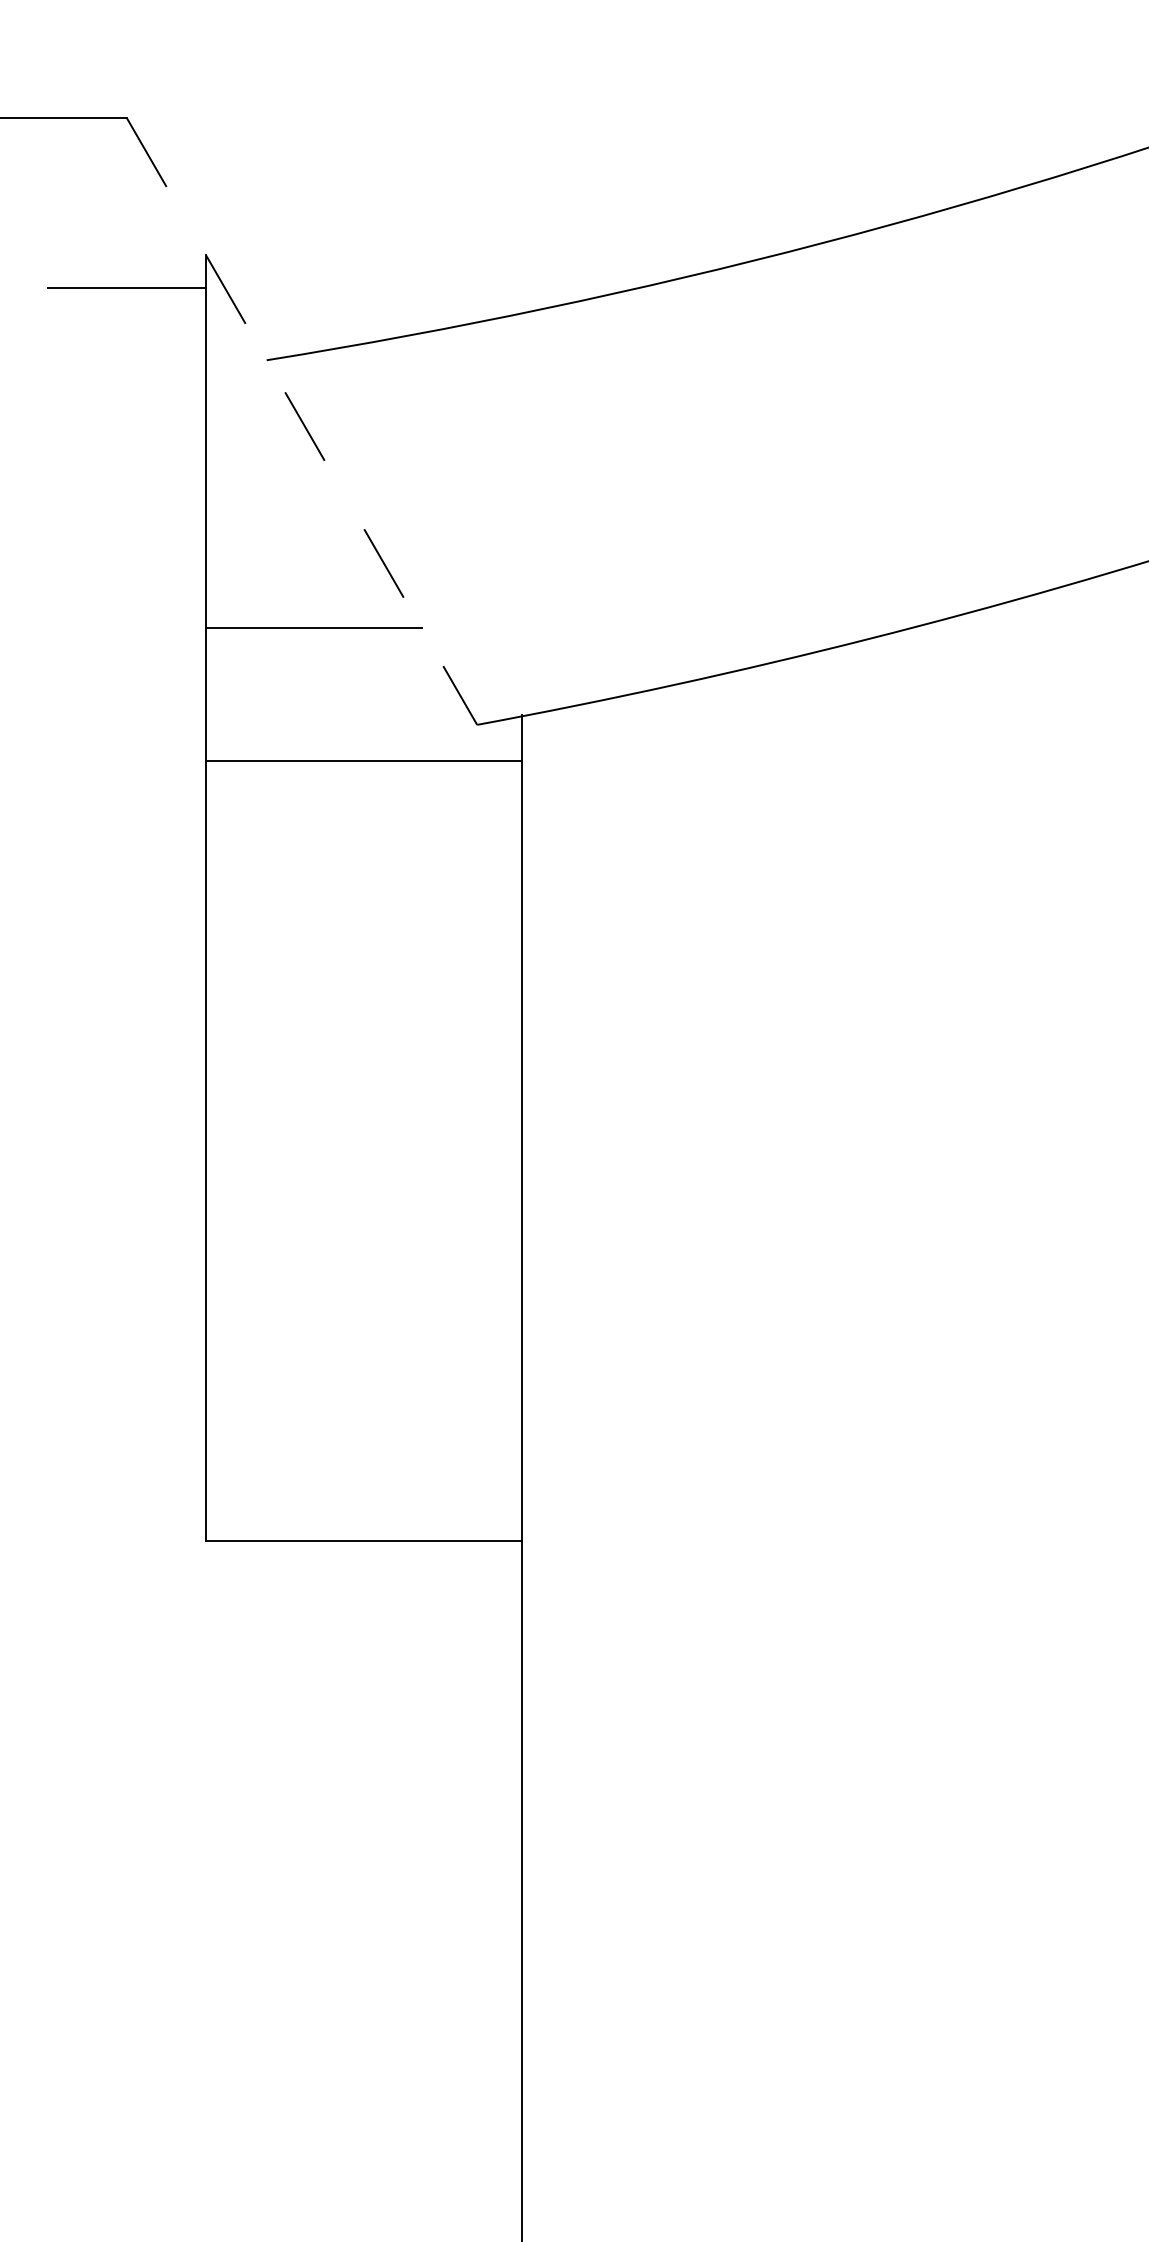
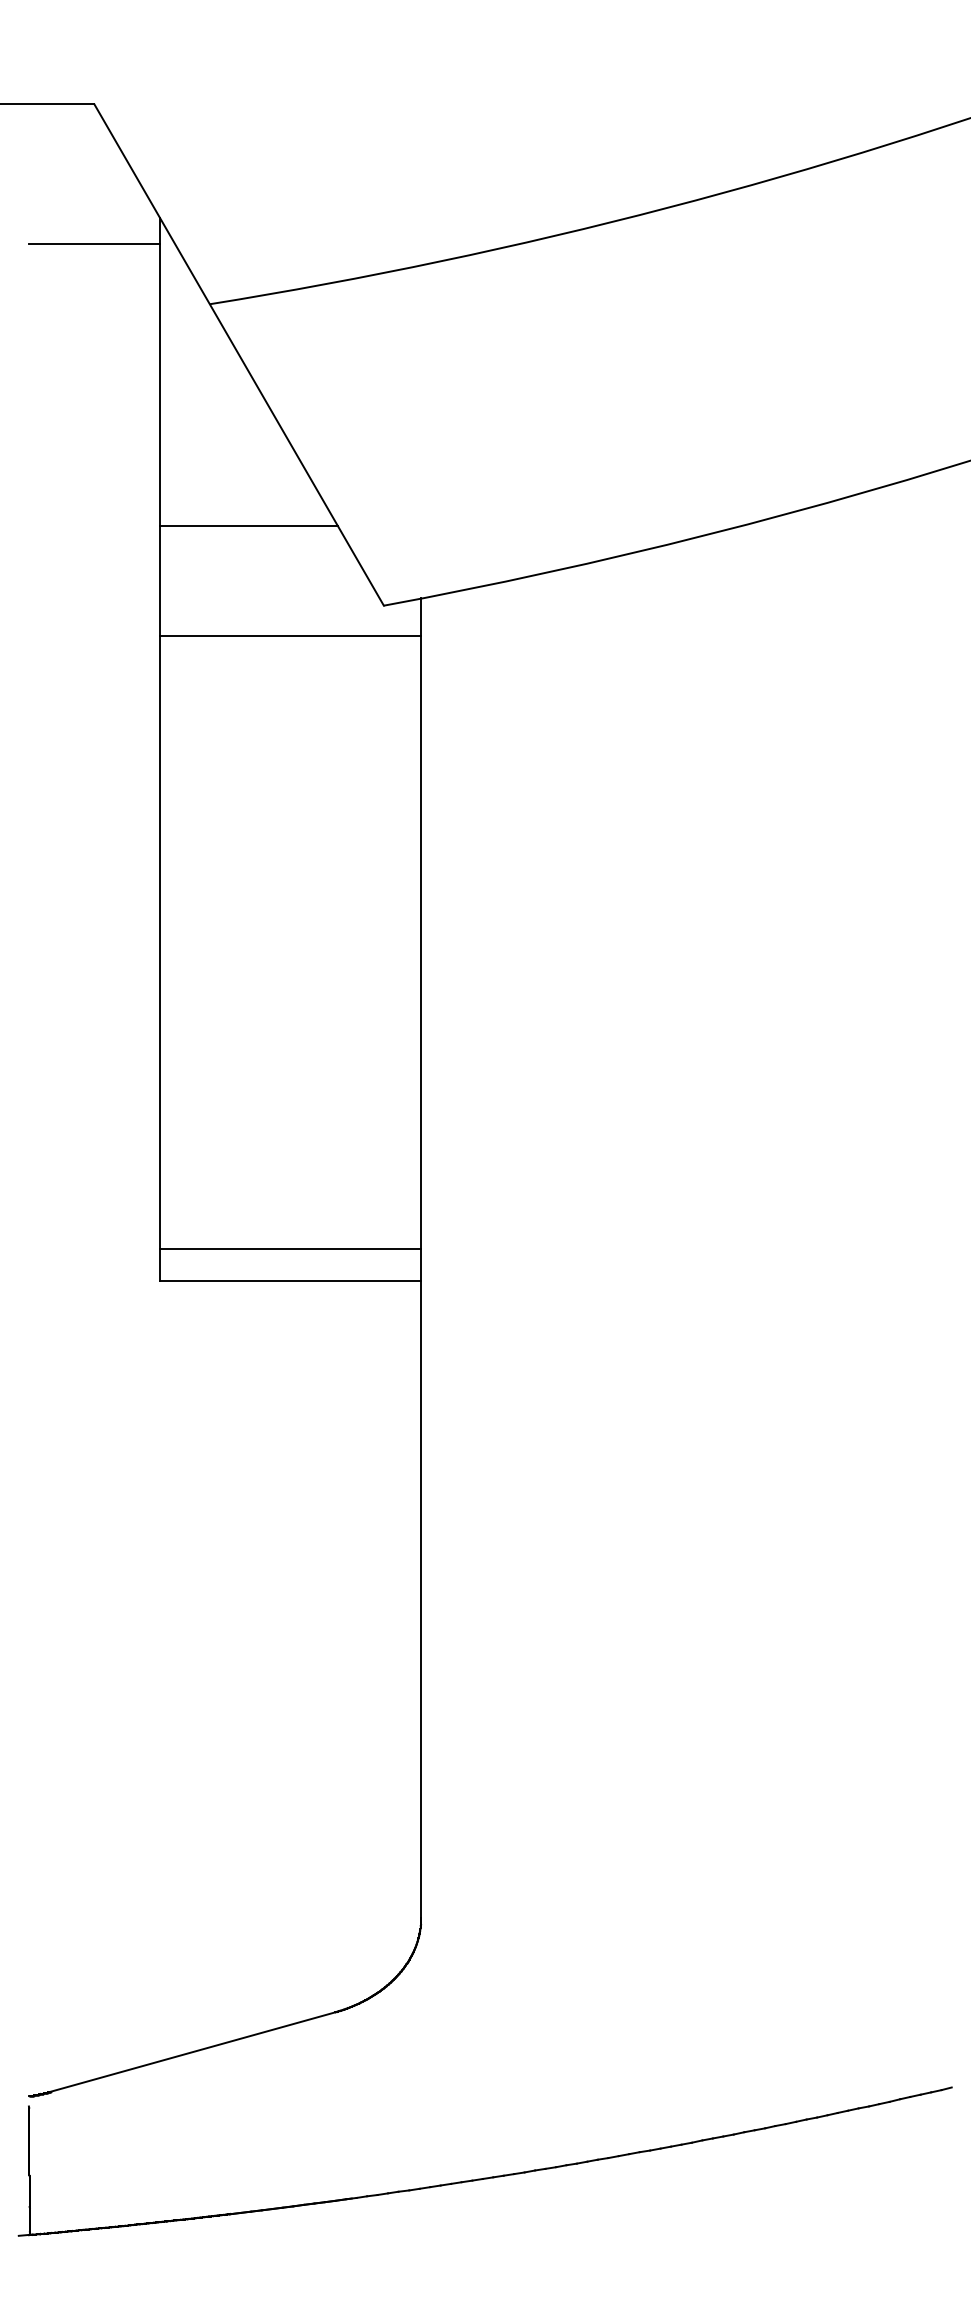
line: (302, 422) -> (239, 355), dashed -> solid
line: (364, 1503) -> (290, 1249), added

